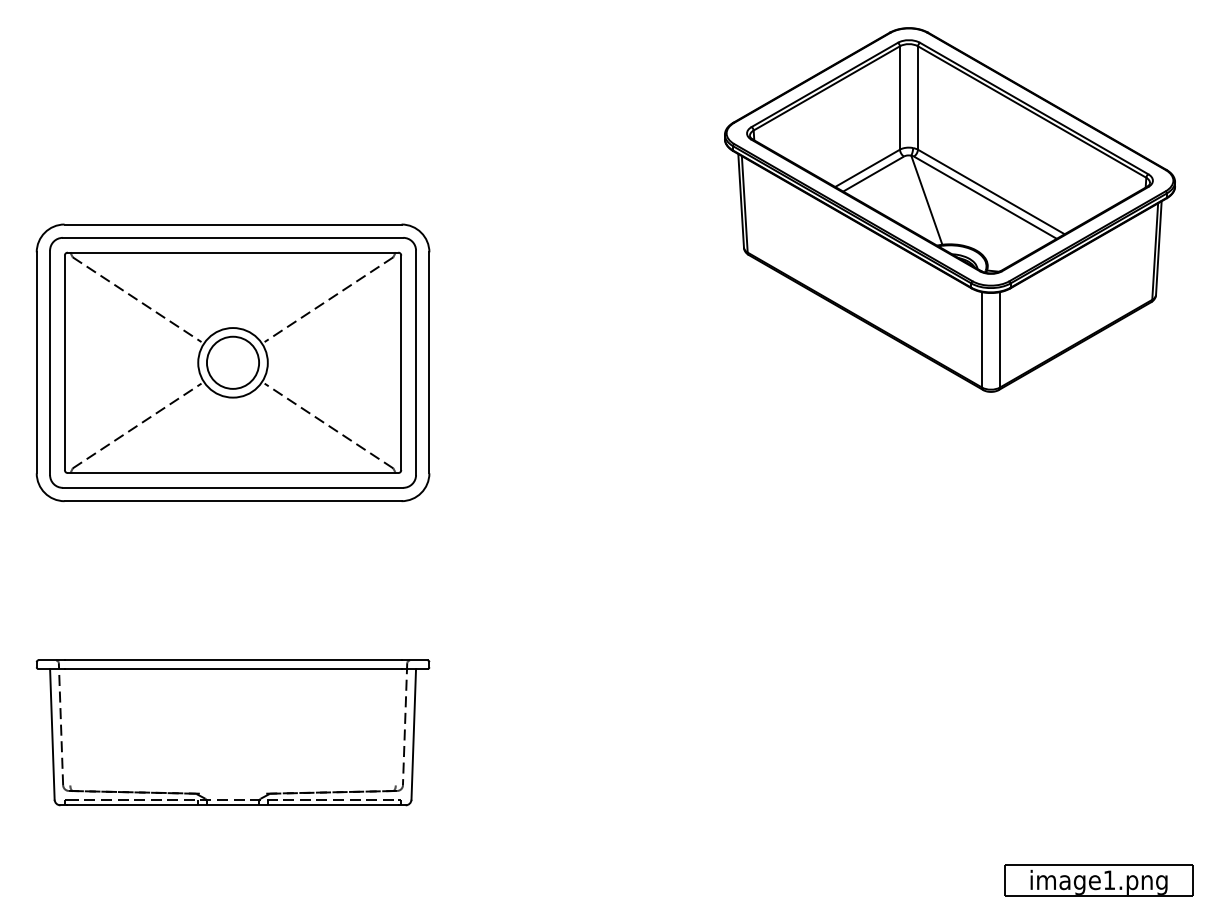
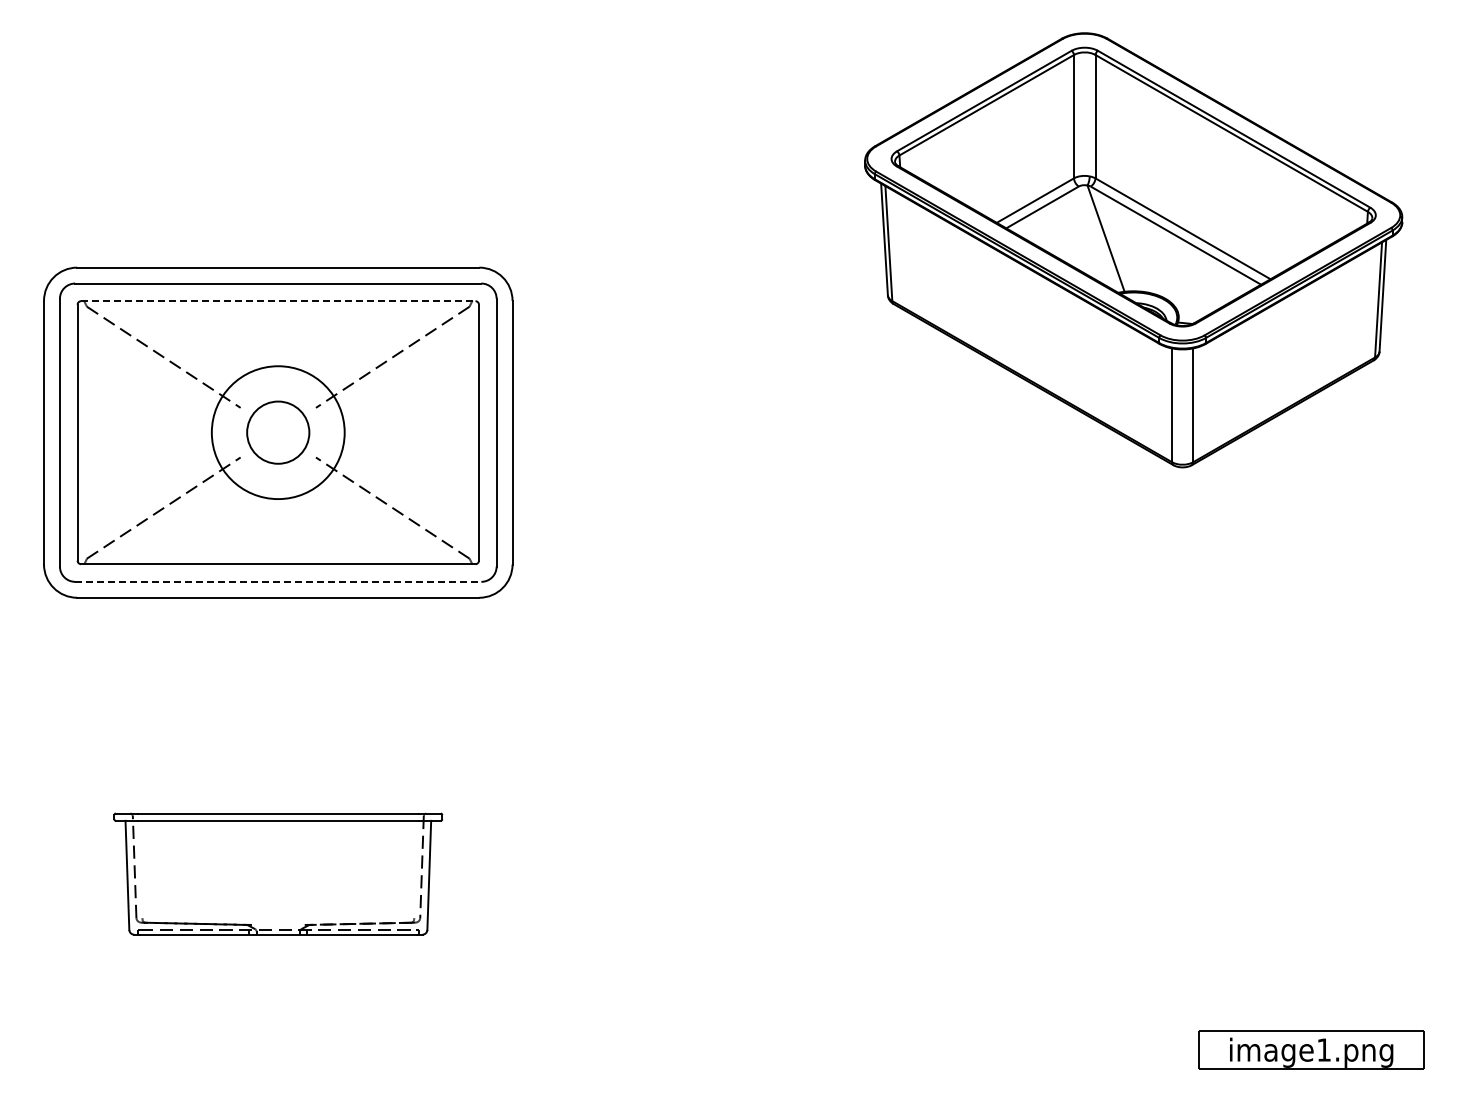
line: (233, 252) -> (278, 301), solid -> dashed
circle: (232, 362) -> (277, 432), size x1.6
line: (233, 487) -> (278, 581), solid -> dashed
part: (233, 732) -> (278, 873), size x0.7

